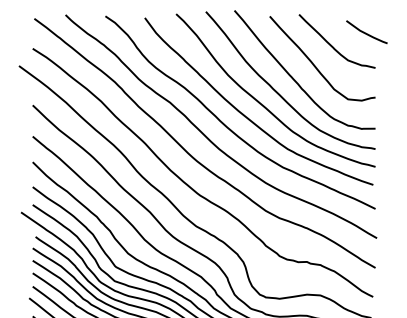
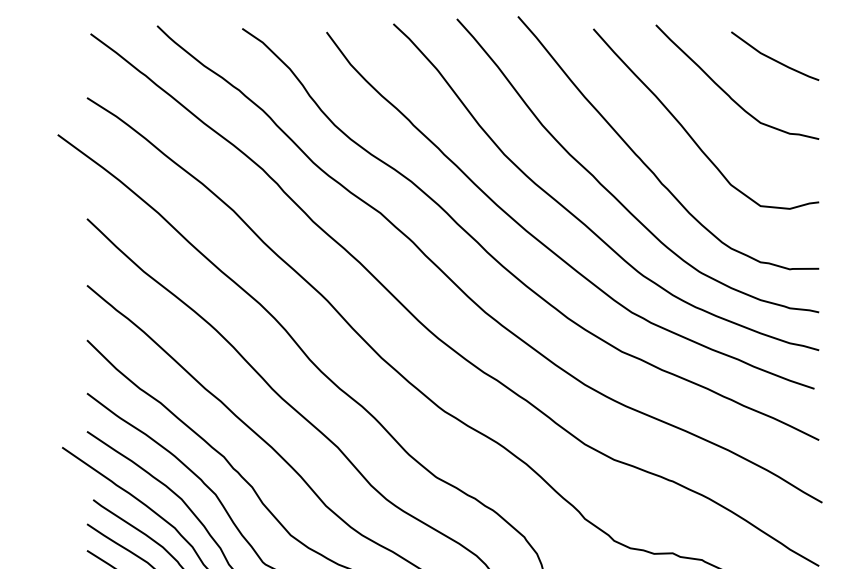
line: (366, 32) -> (774, 56), moved

